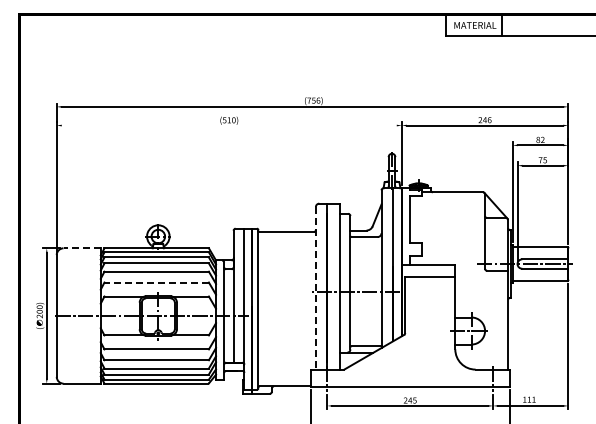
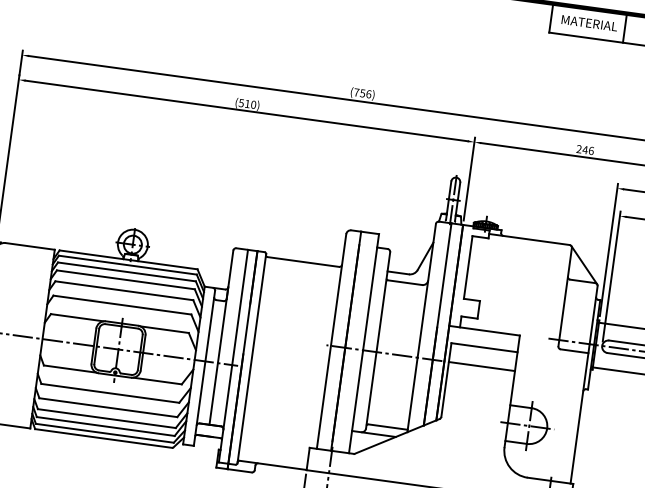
line: (228, 125) -> (245, 110), added
line: (82, 248) -> (30, 246), dashed -> solid
line: (156, 282) -> (122, 305), dashed -> solid
line: (315, 288) -> (330, 341), dashed -> solid
line: (430, 291) -> (482, 366), added

